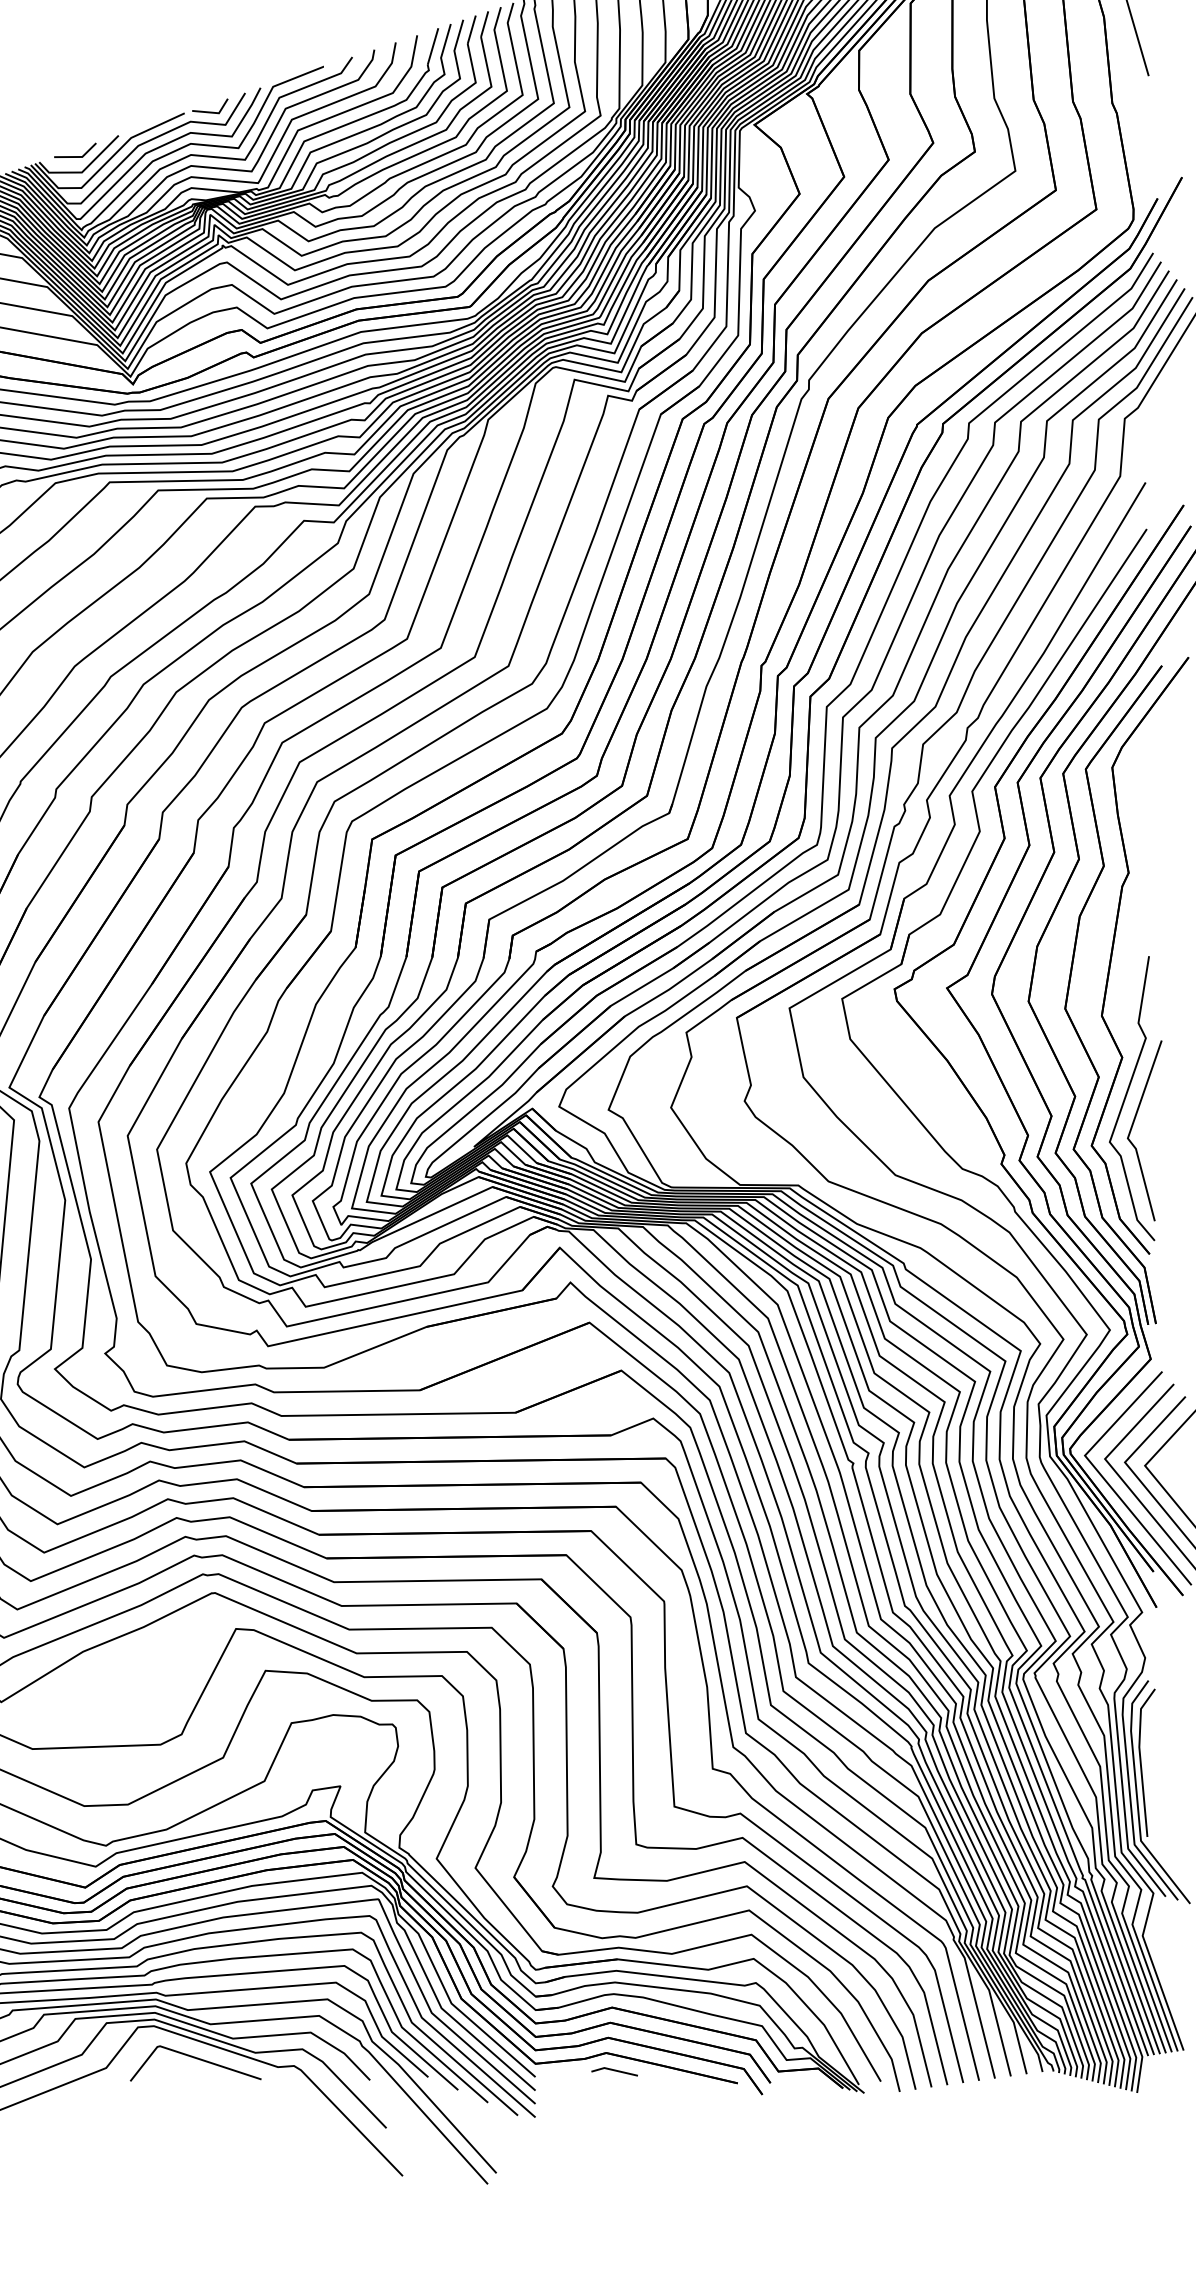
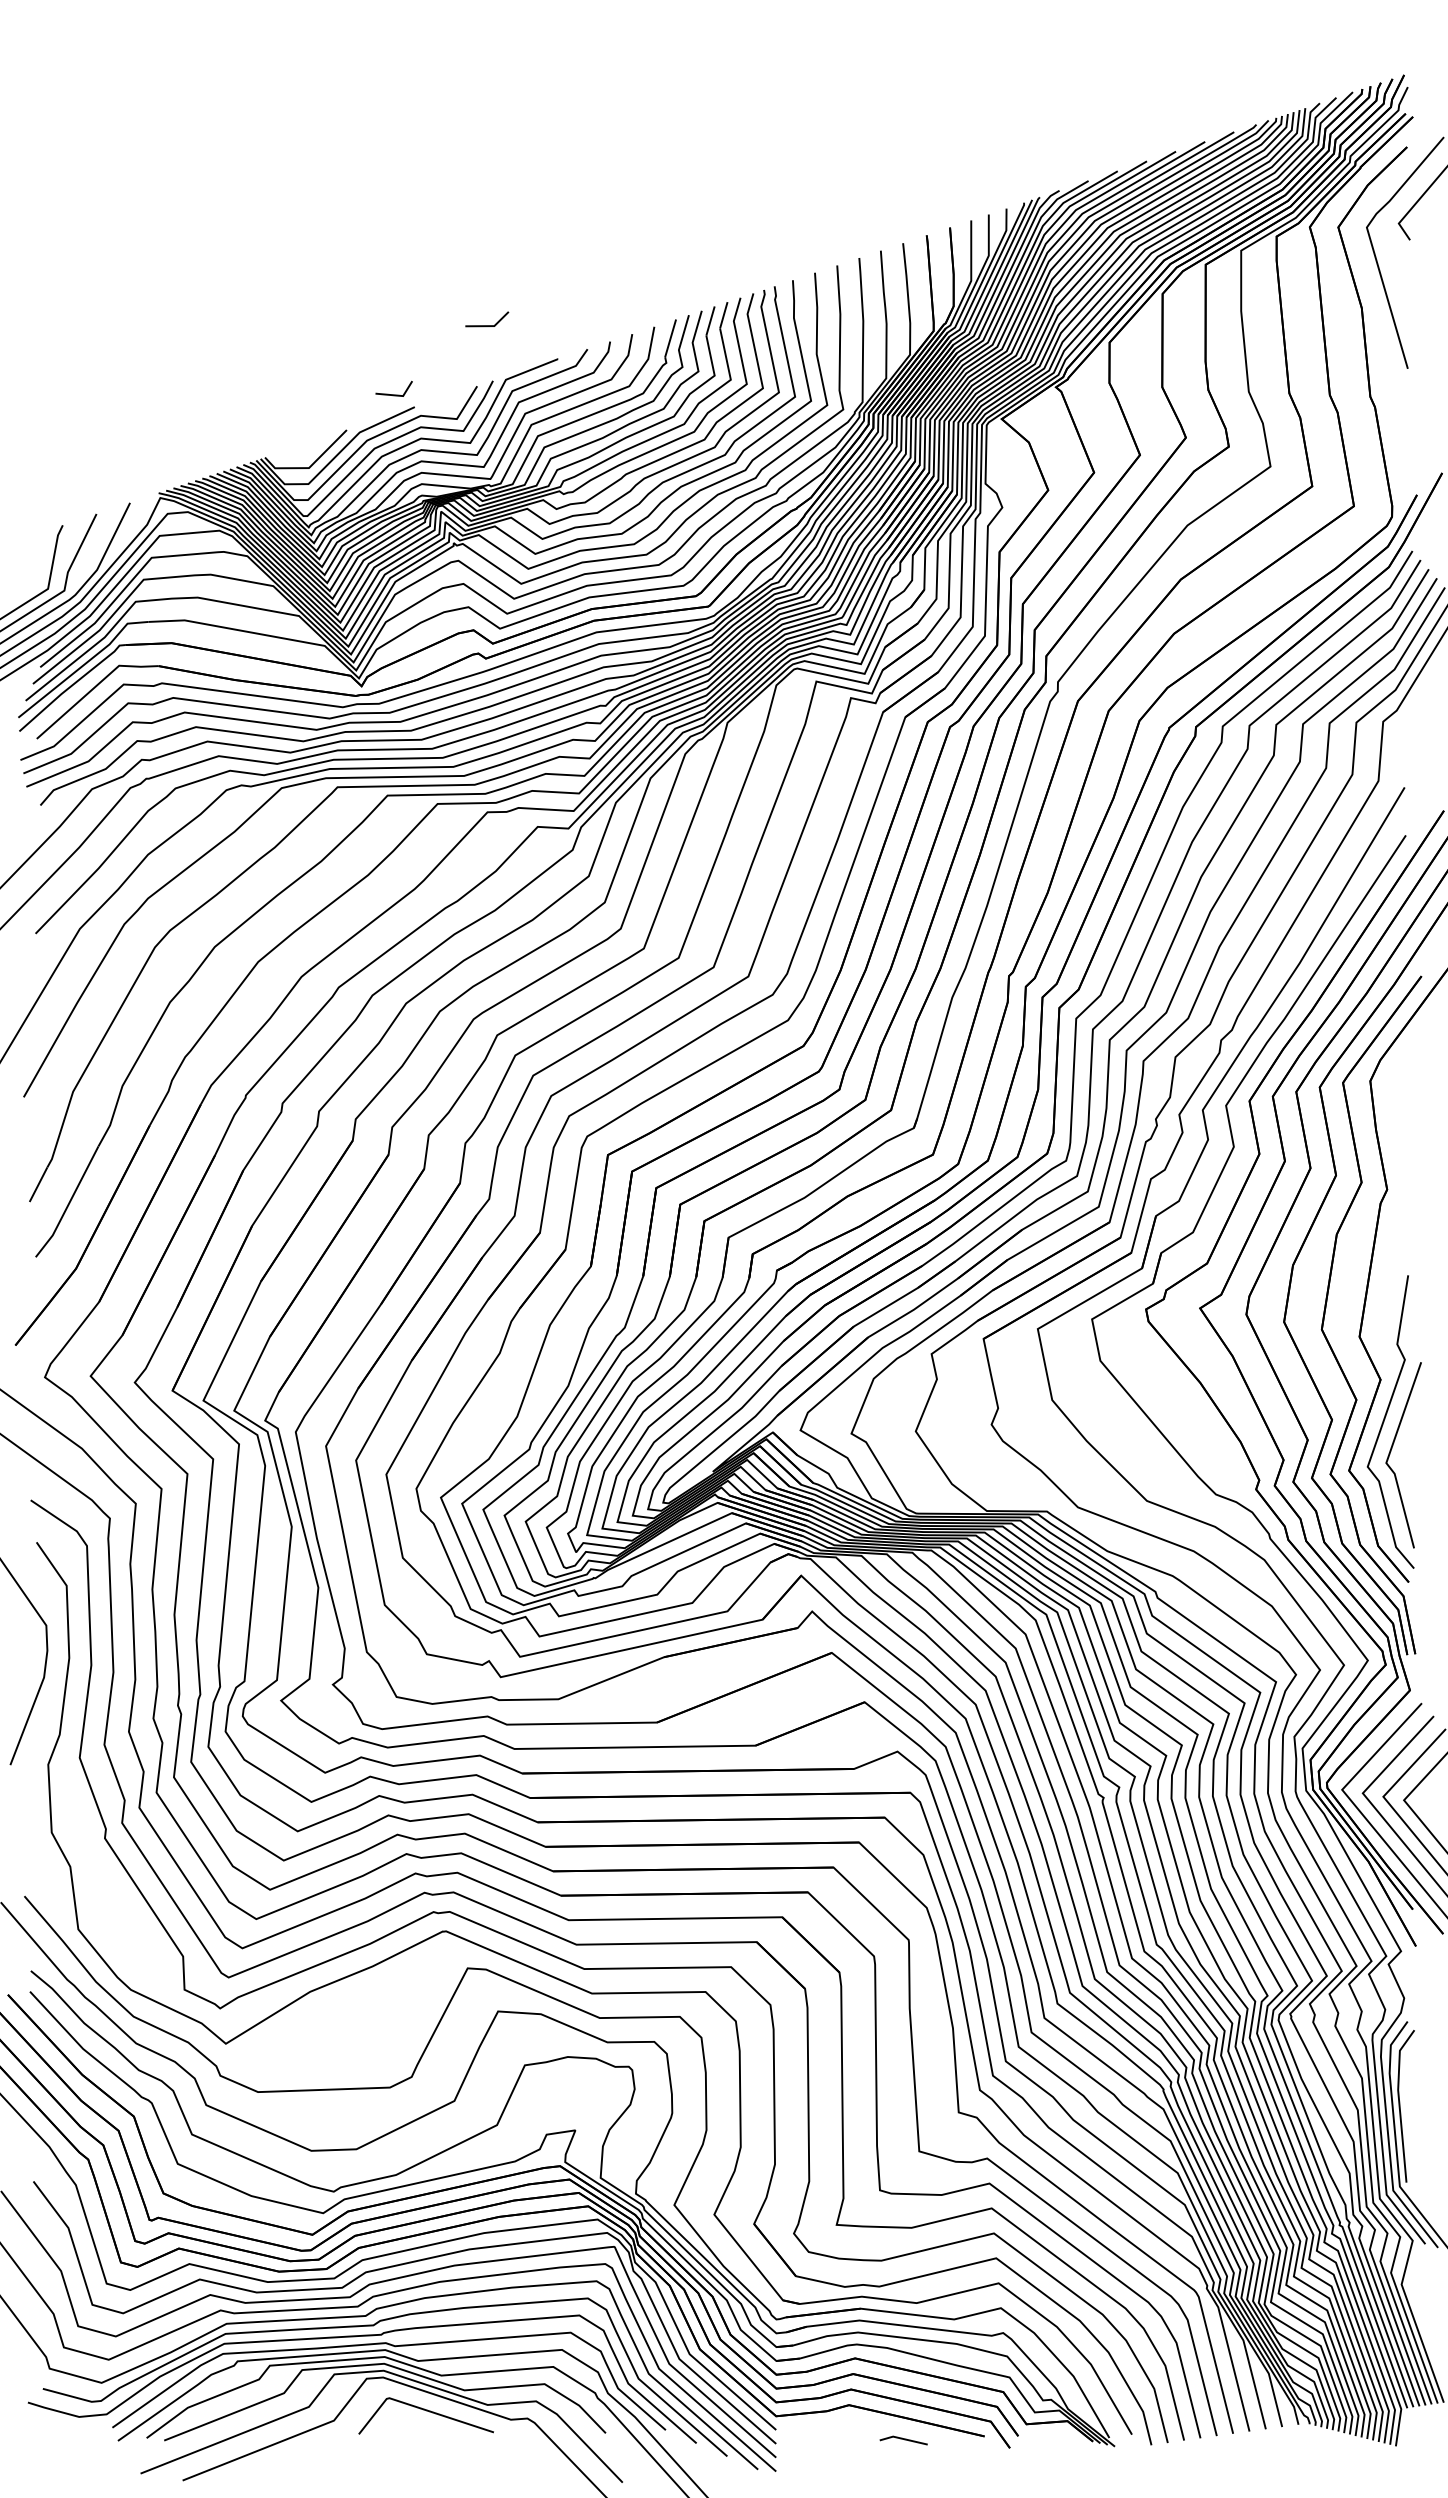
line: (209, 111) -> (393, 394), moved
line: (75, 156) -> (487, 325), moved
line: (614, 2070) -> (903, 2439), moved

